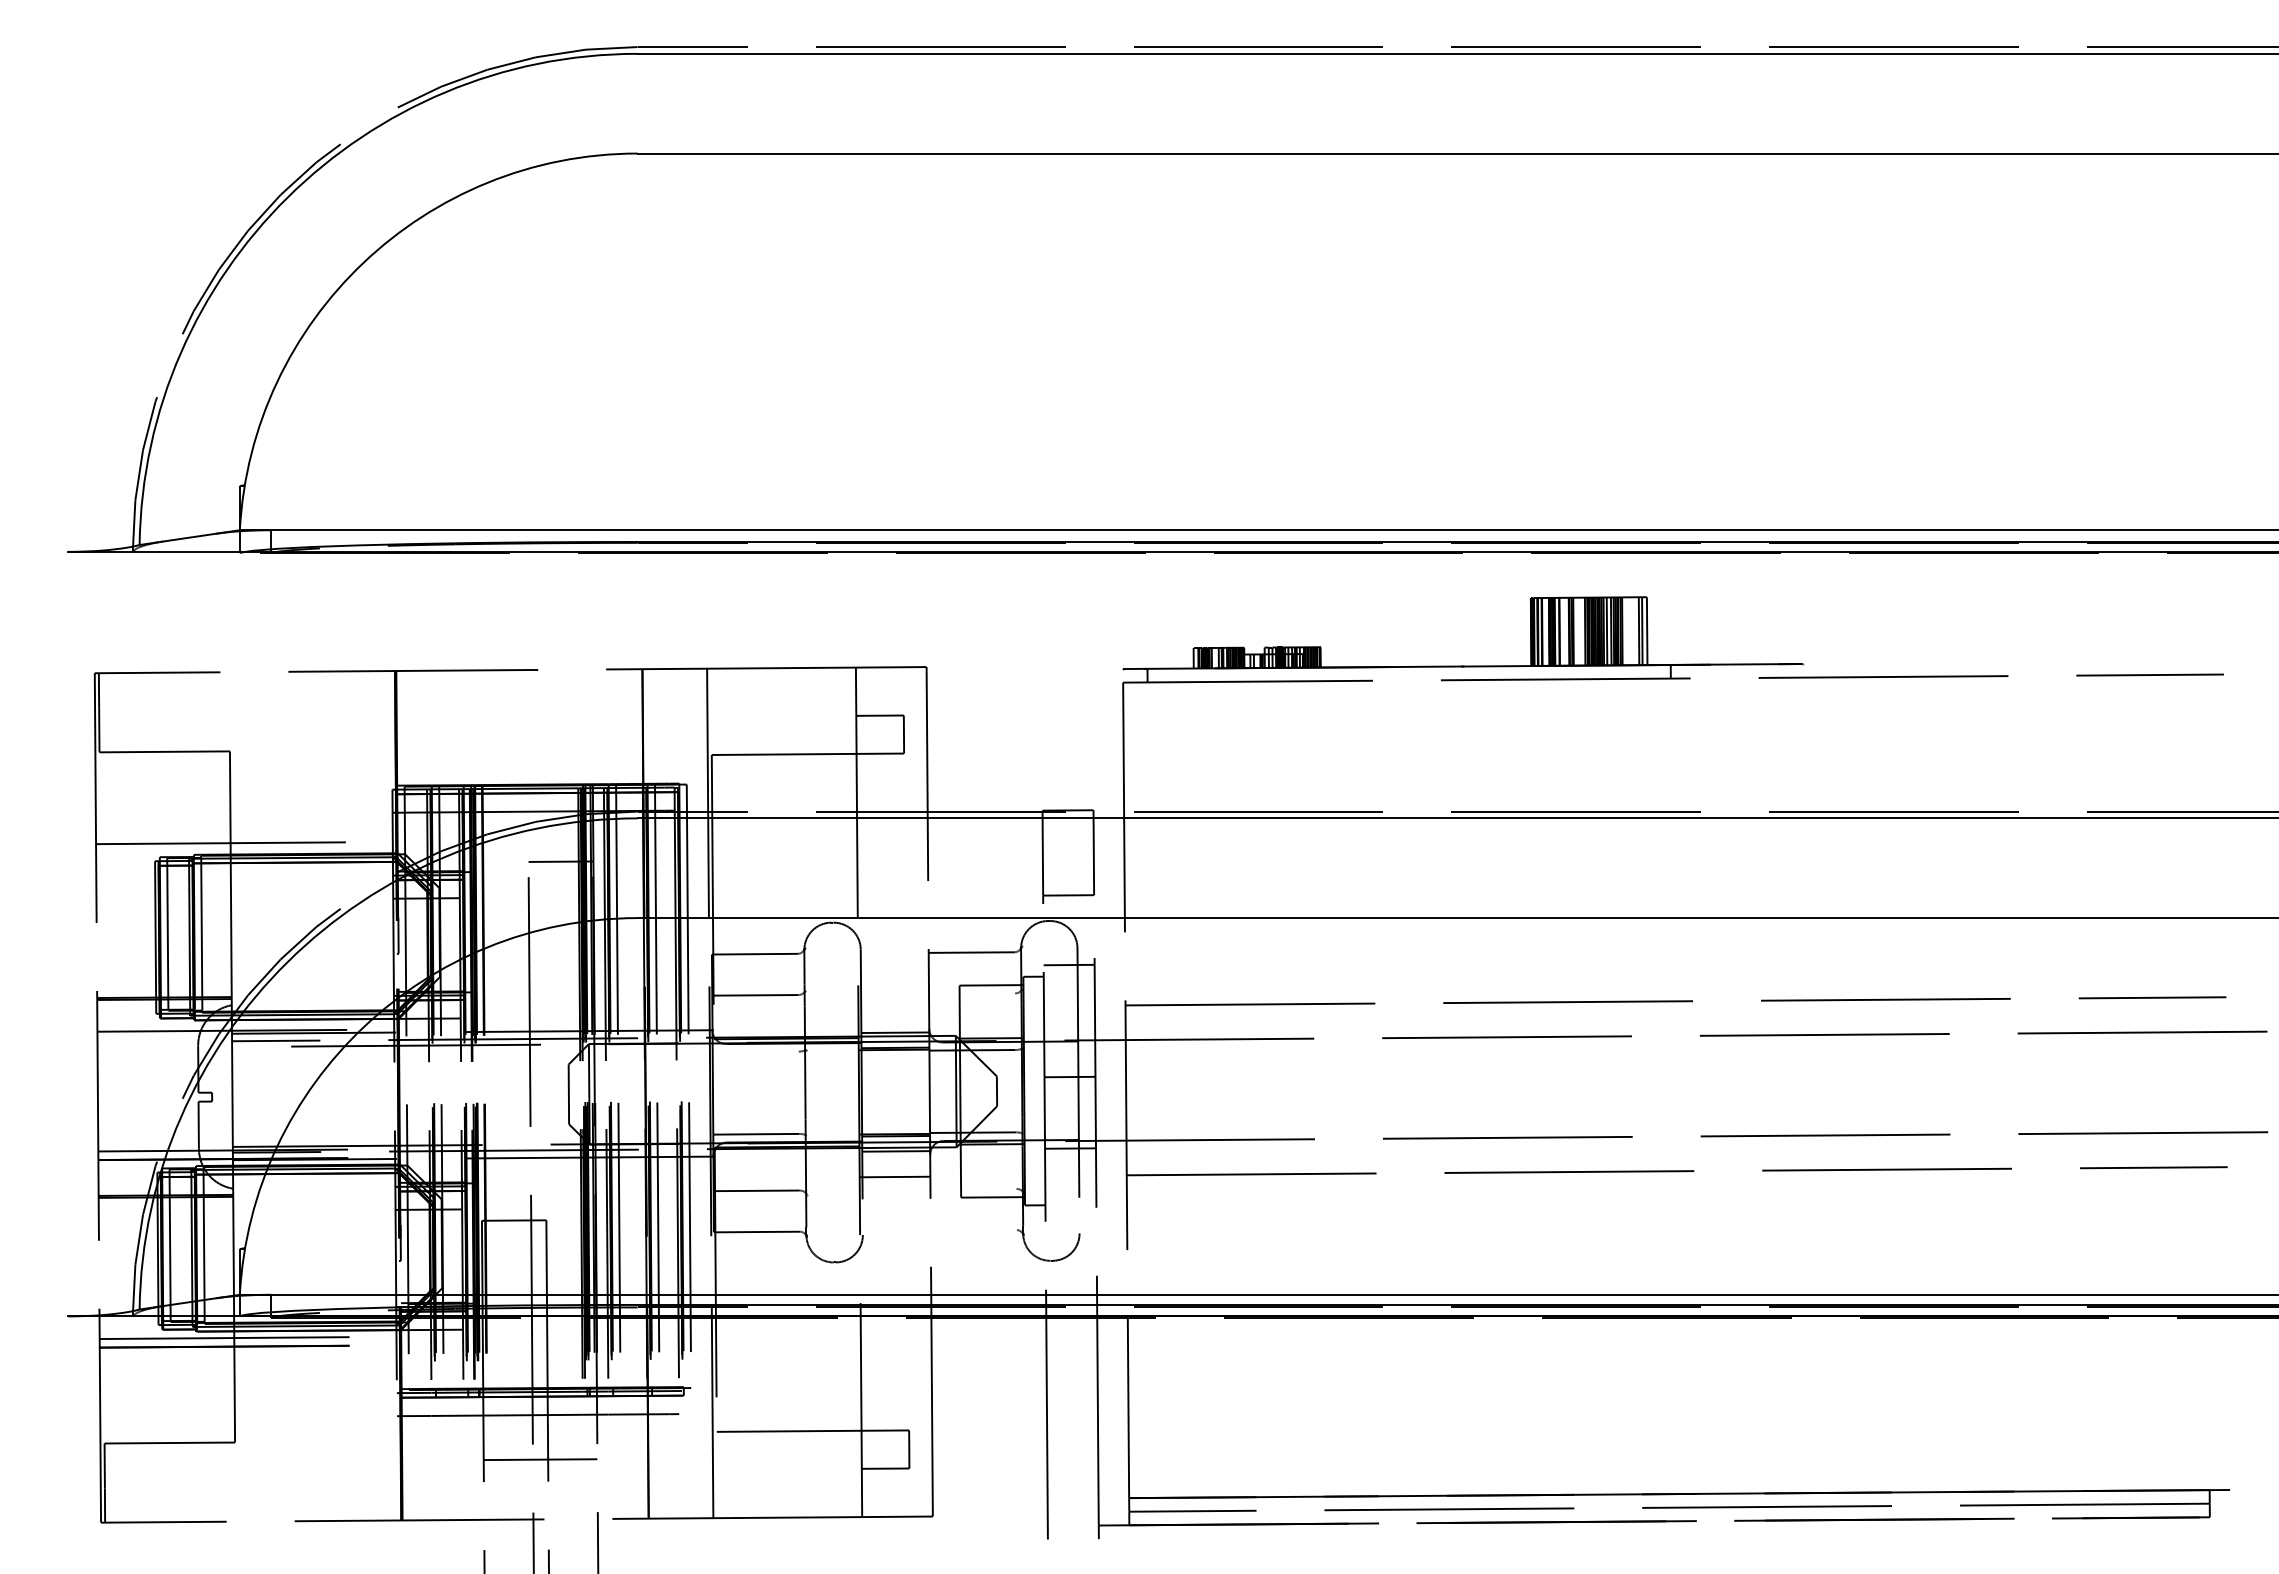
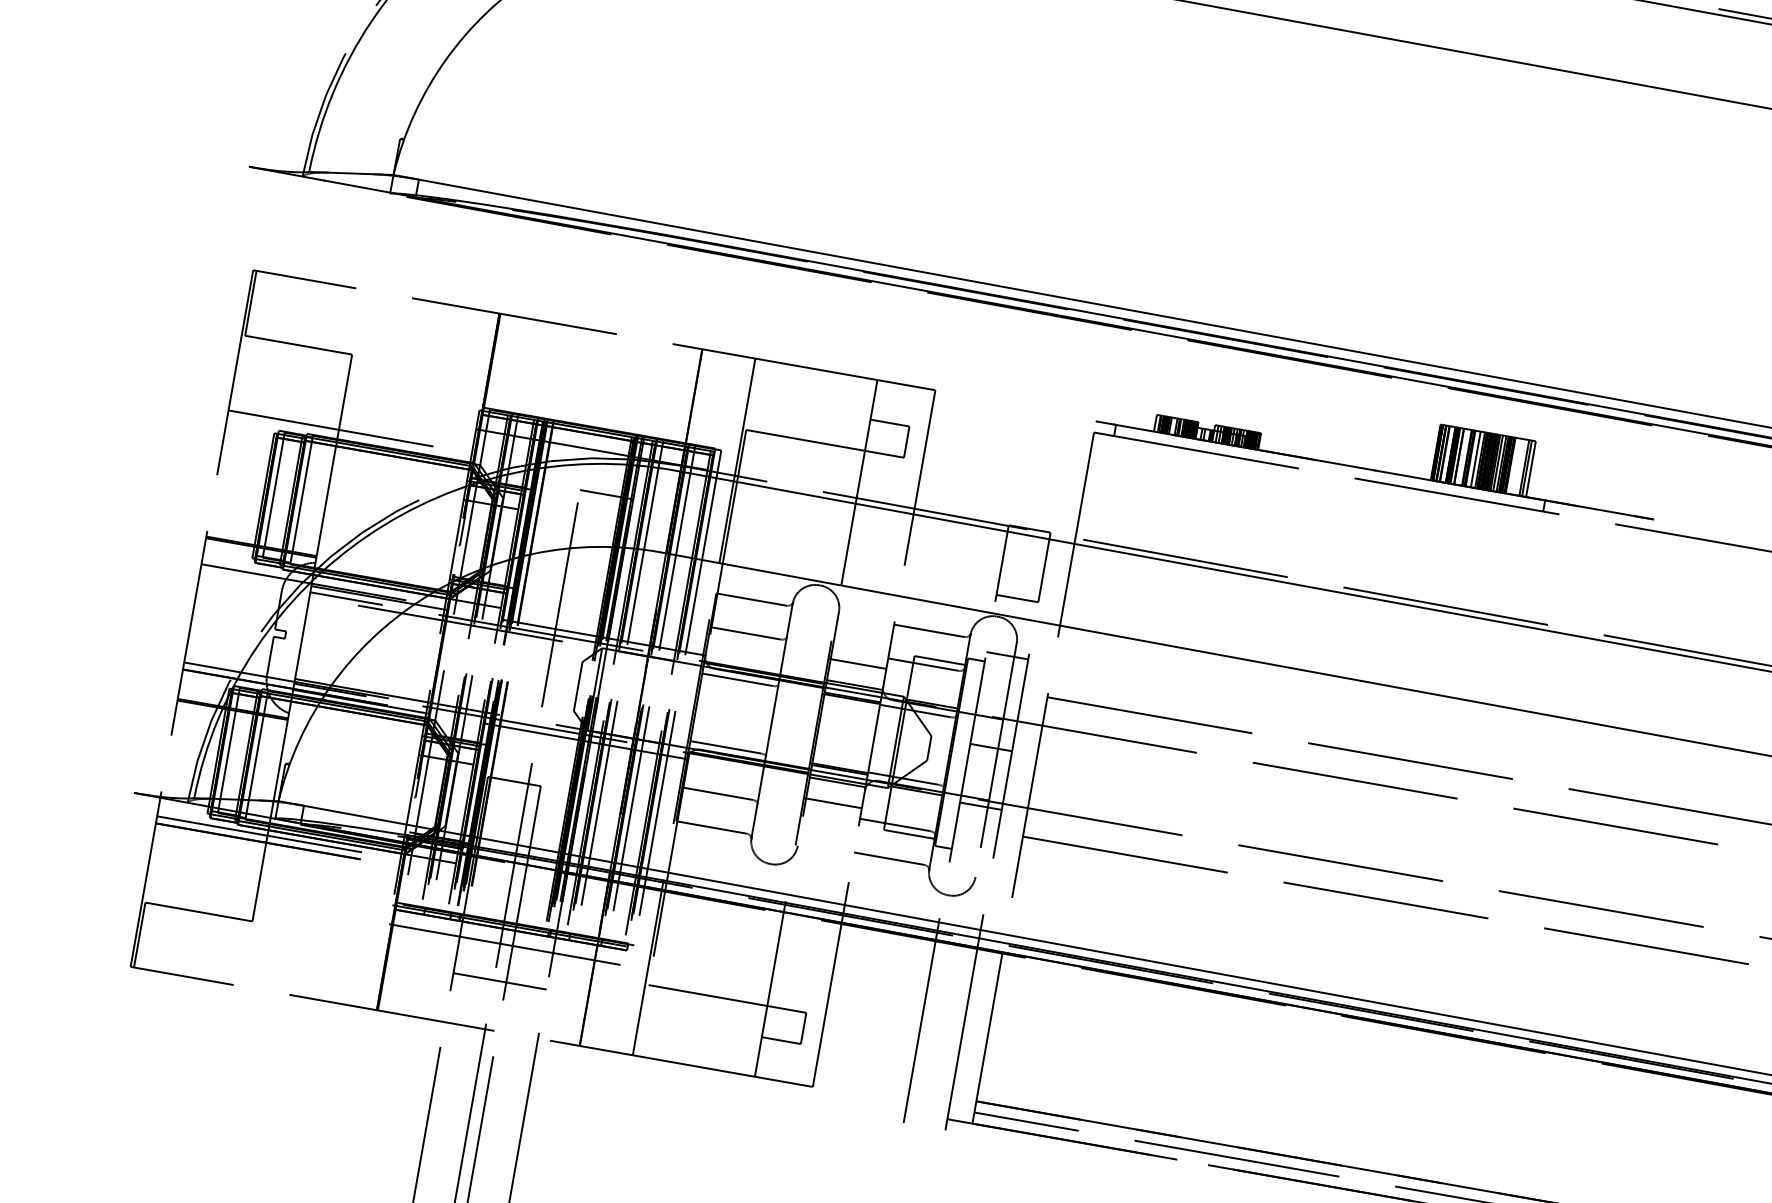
line: (1579, 631) -> (1475, 459), added
line: (971, 993) -> (923, 664), added
line: (893, 1006) -> (857, 663), added
line: (755, 1051) -> (737, 679), added
line: (973, 1188) -> (895, 824), added
line: (973, 1230) -> (889, 858), added

